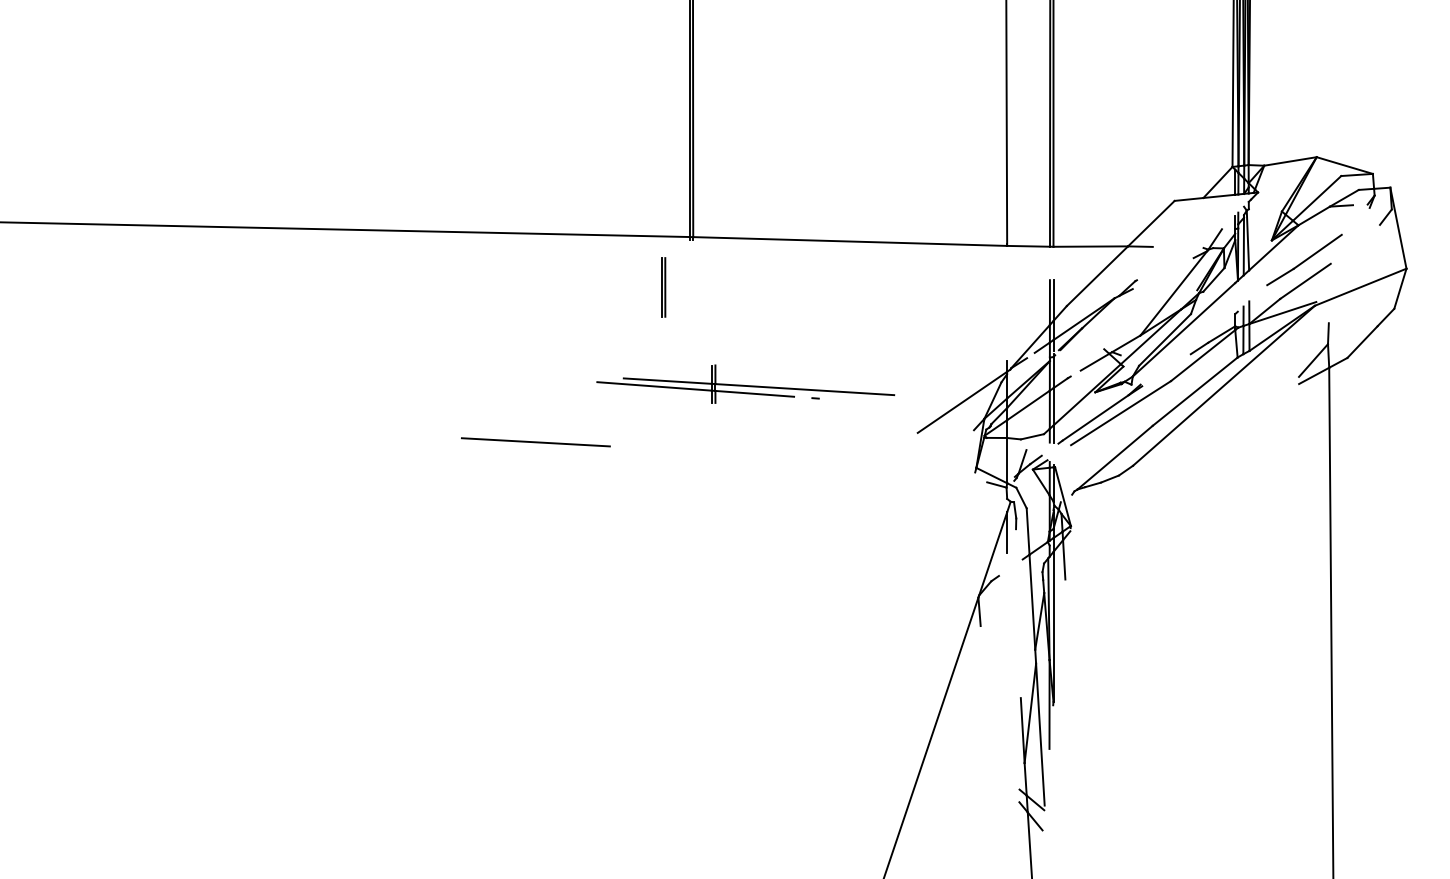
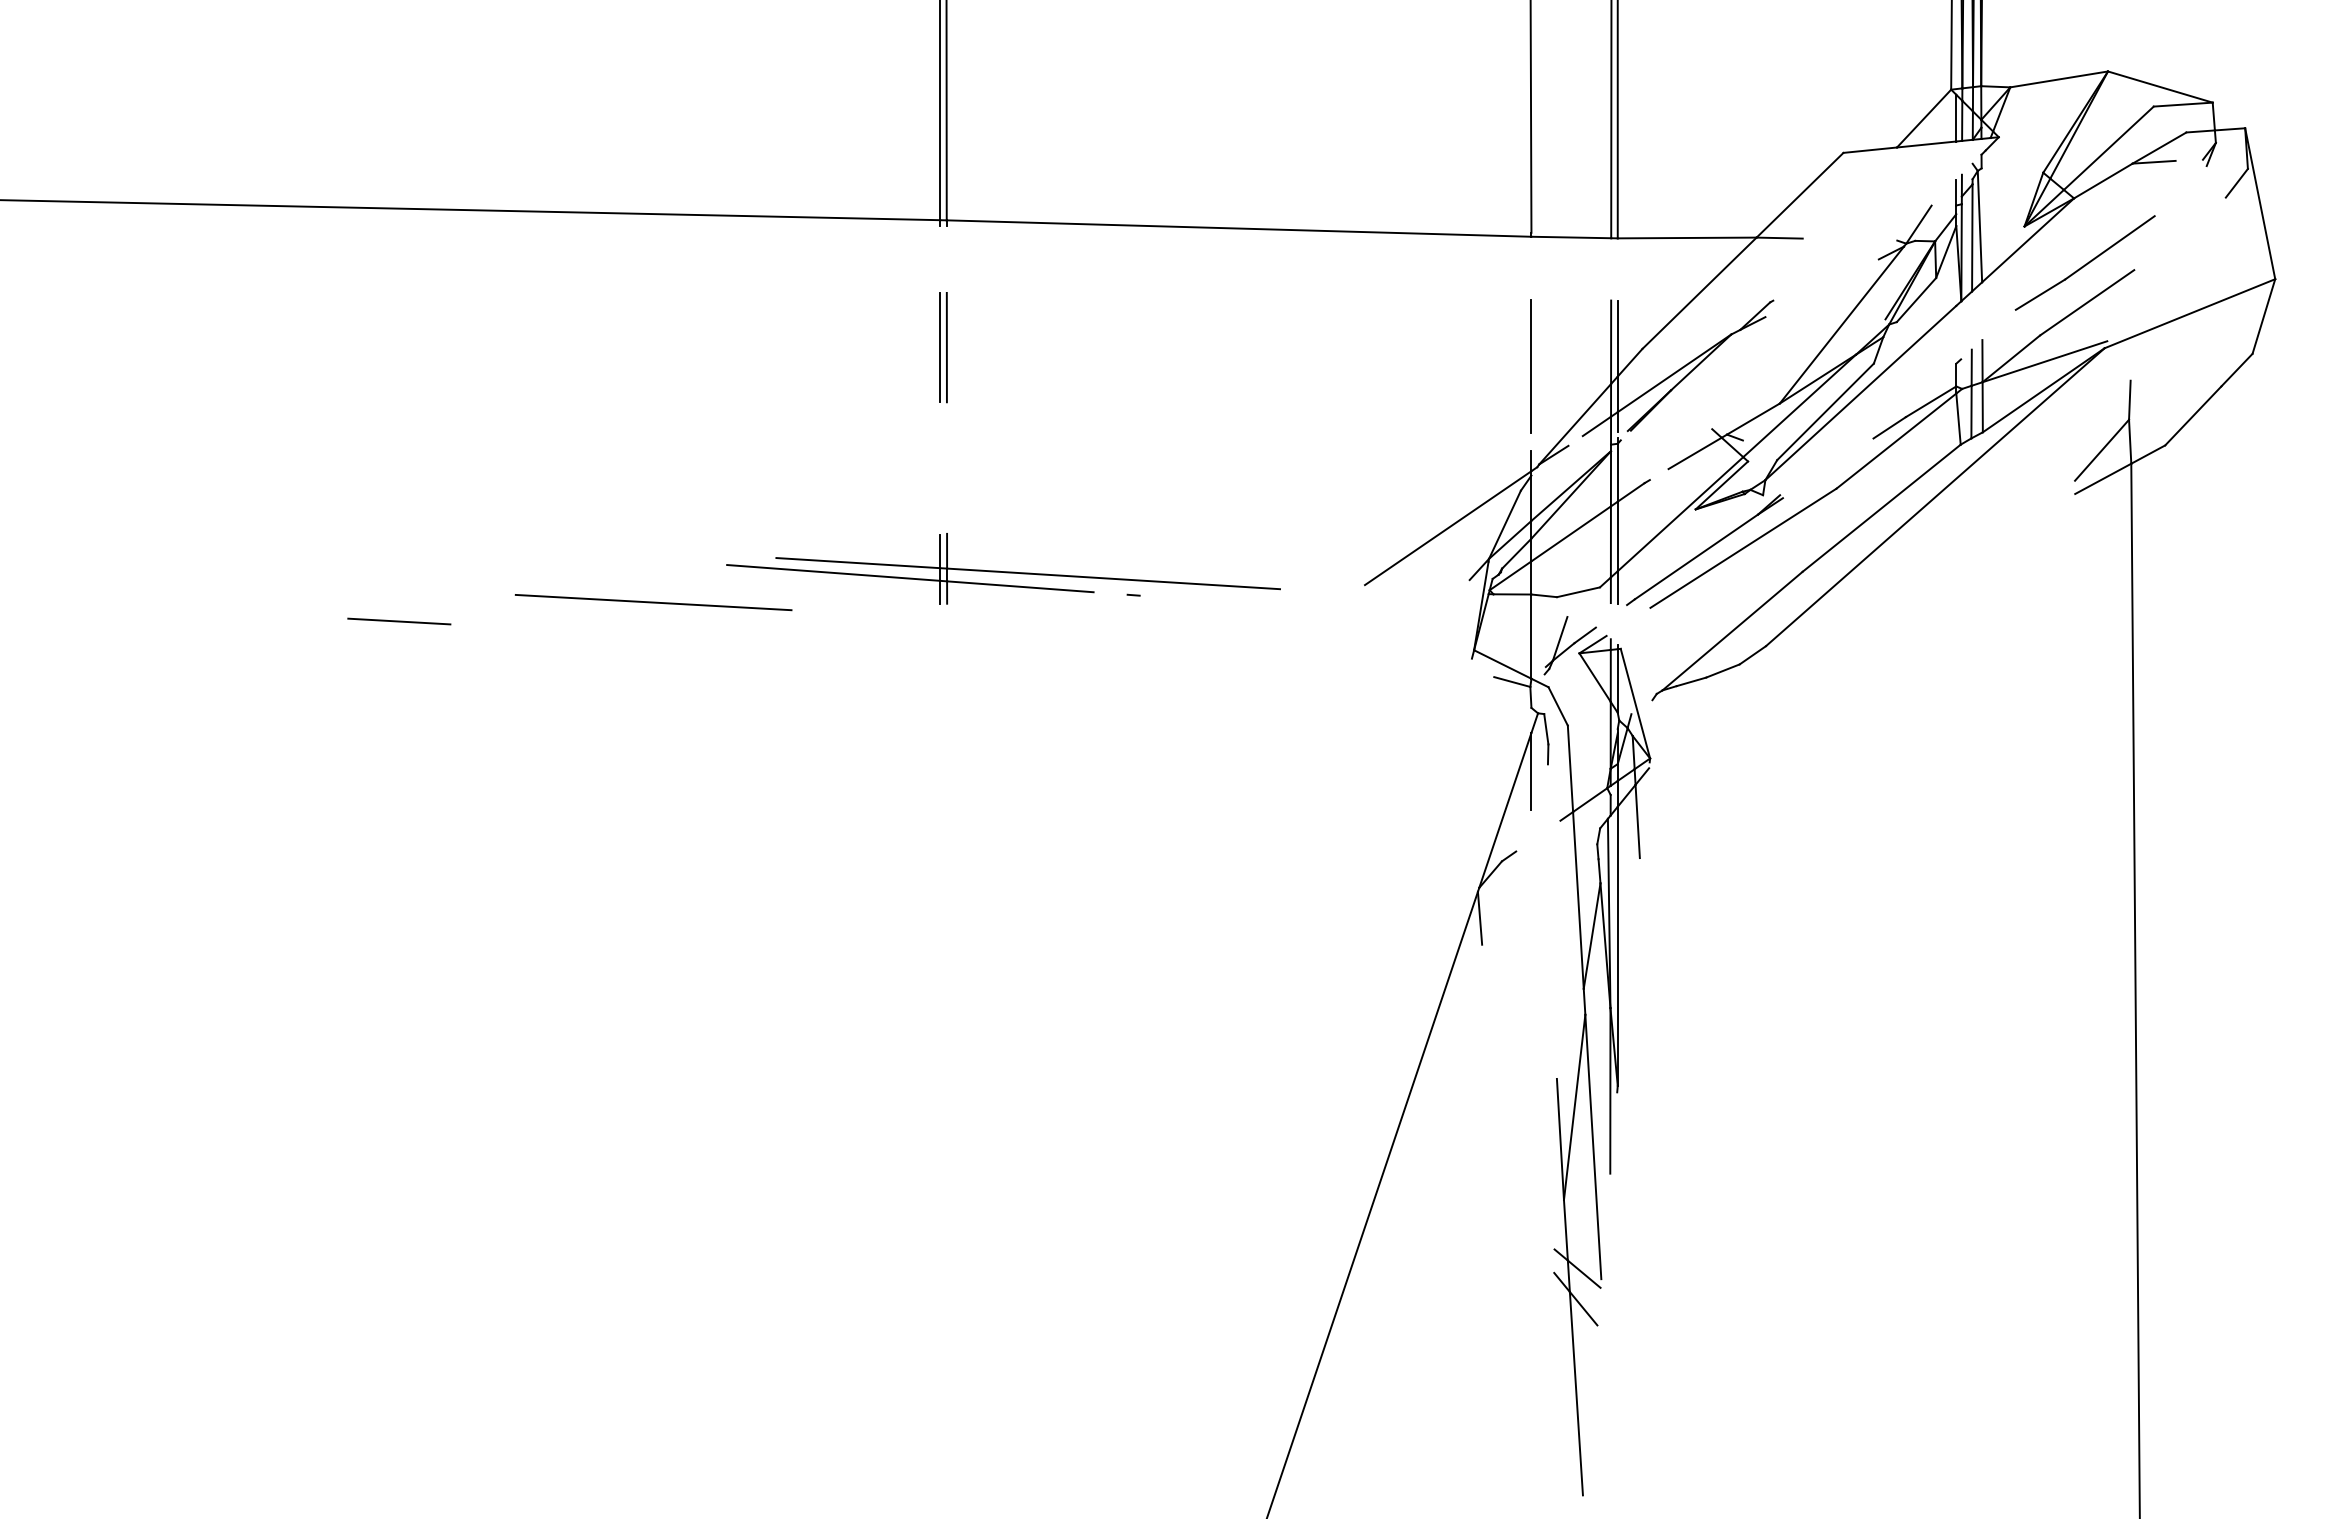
part: (663, 287) -> (943, 347), moved
line: (1007, 315) -> (1532, 366), added
part: (745, 383) -> (1003, 567), moved
line: (398, 452) -> (397, 621), added

